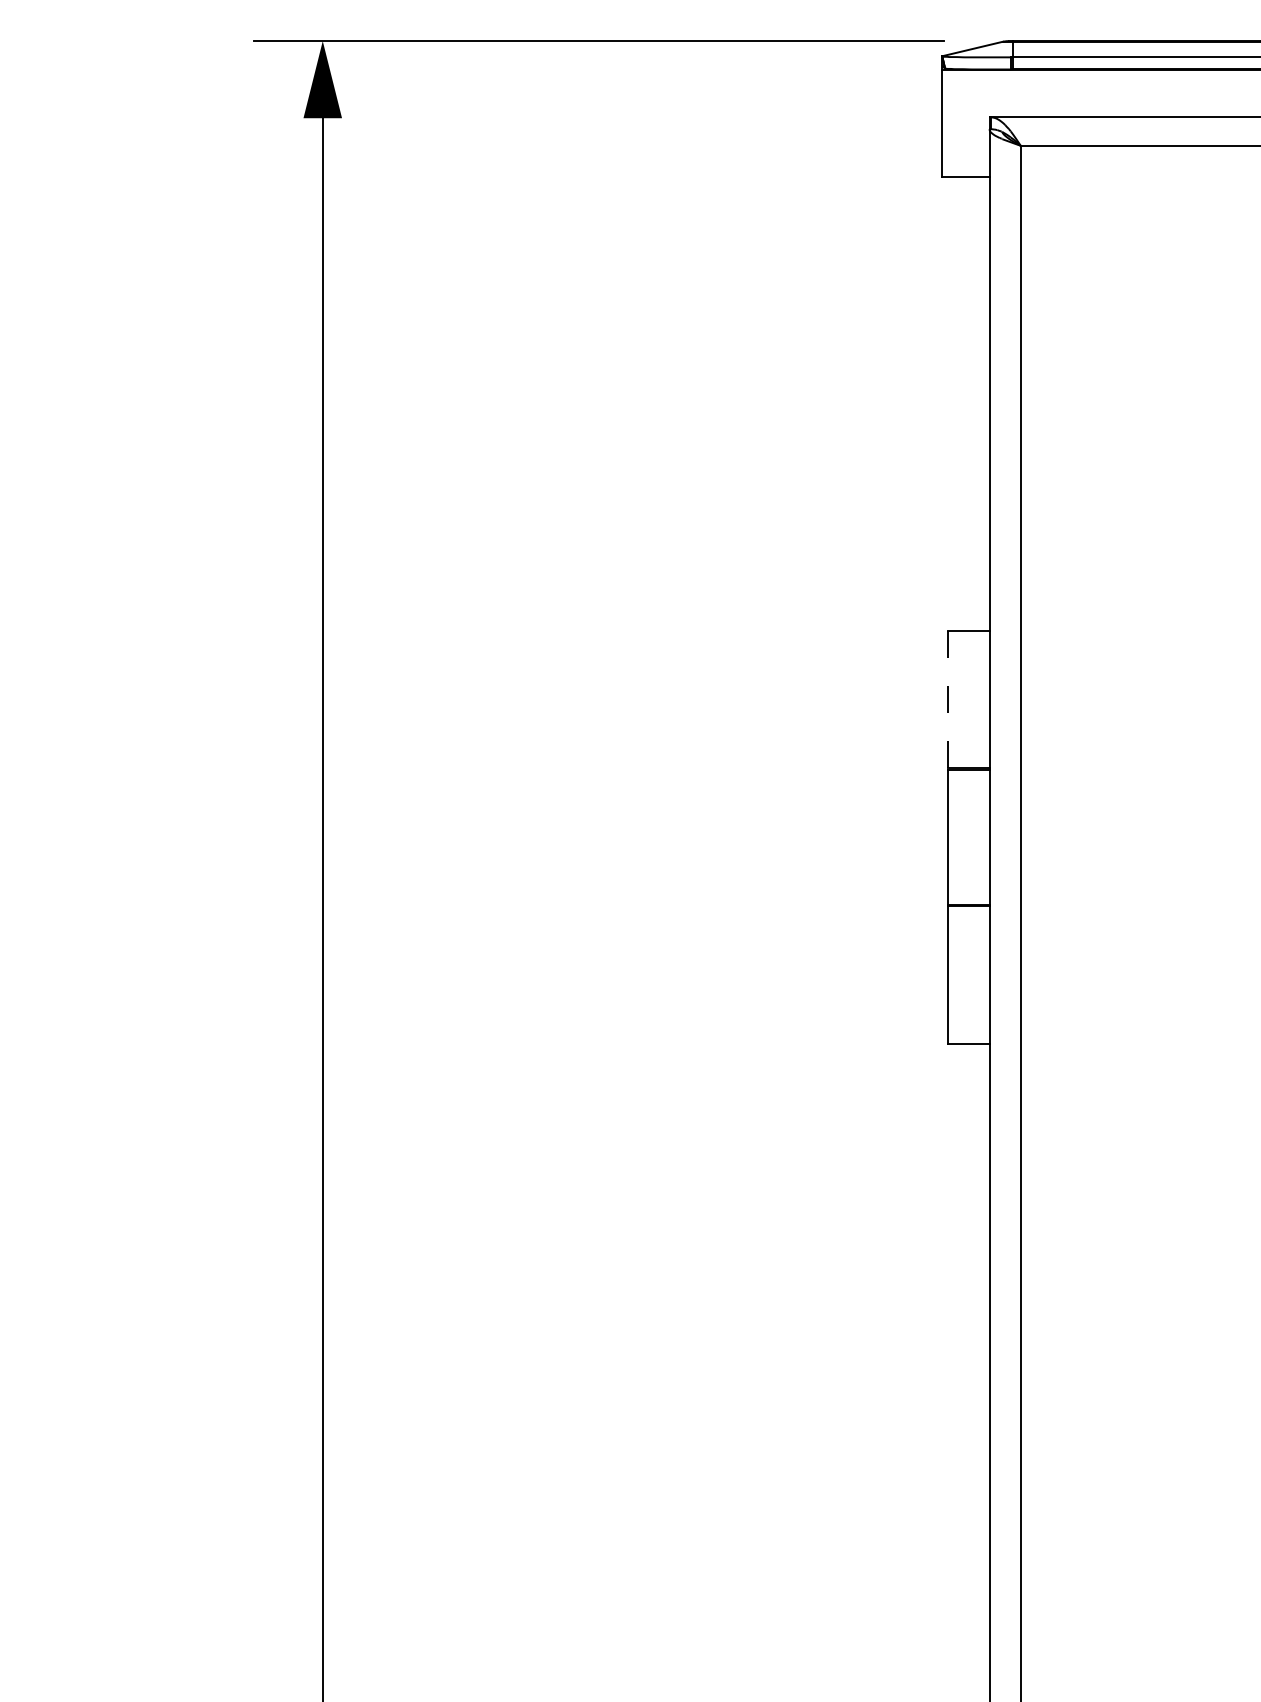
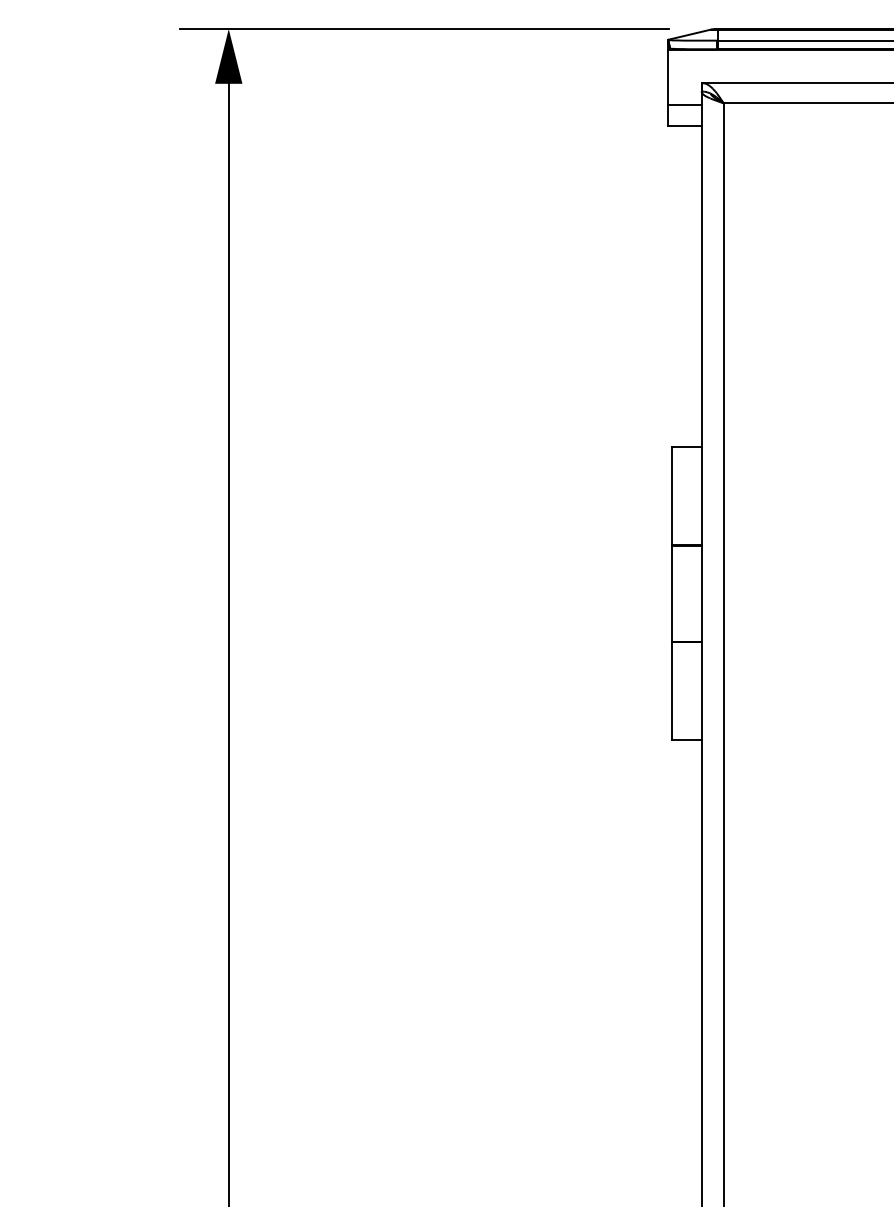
line: (965, 148) -> (684, 105), added
line: (948, 699) -> (672, 496), dashed -> solid

